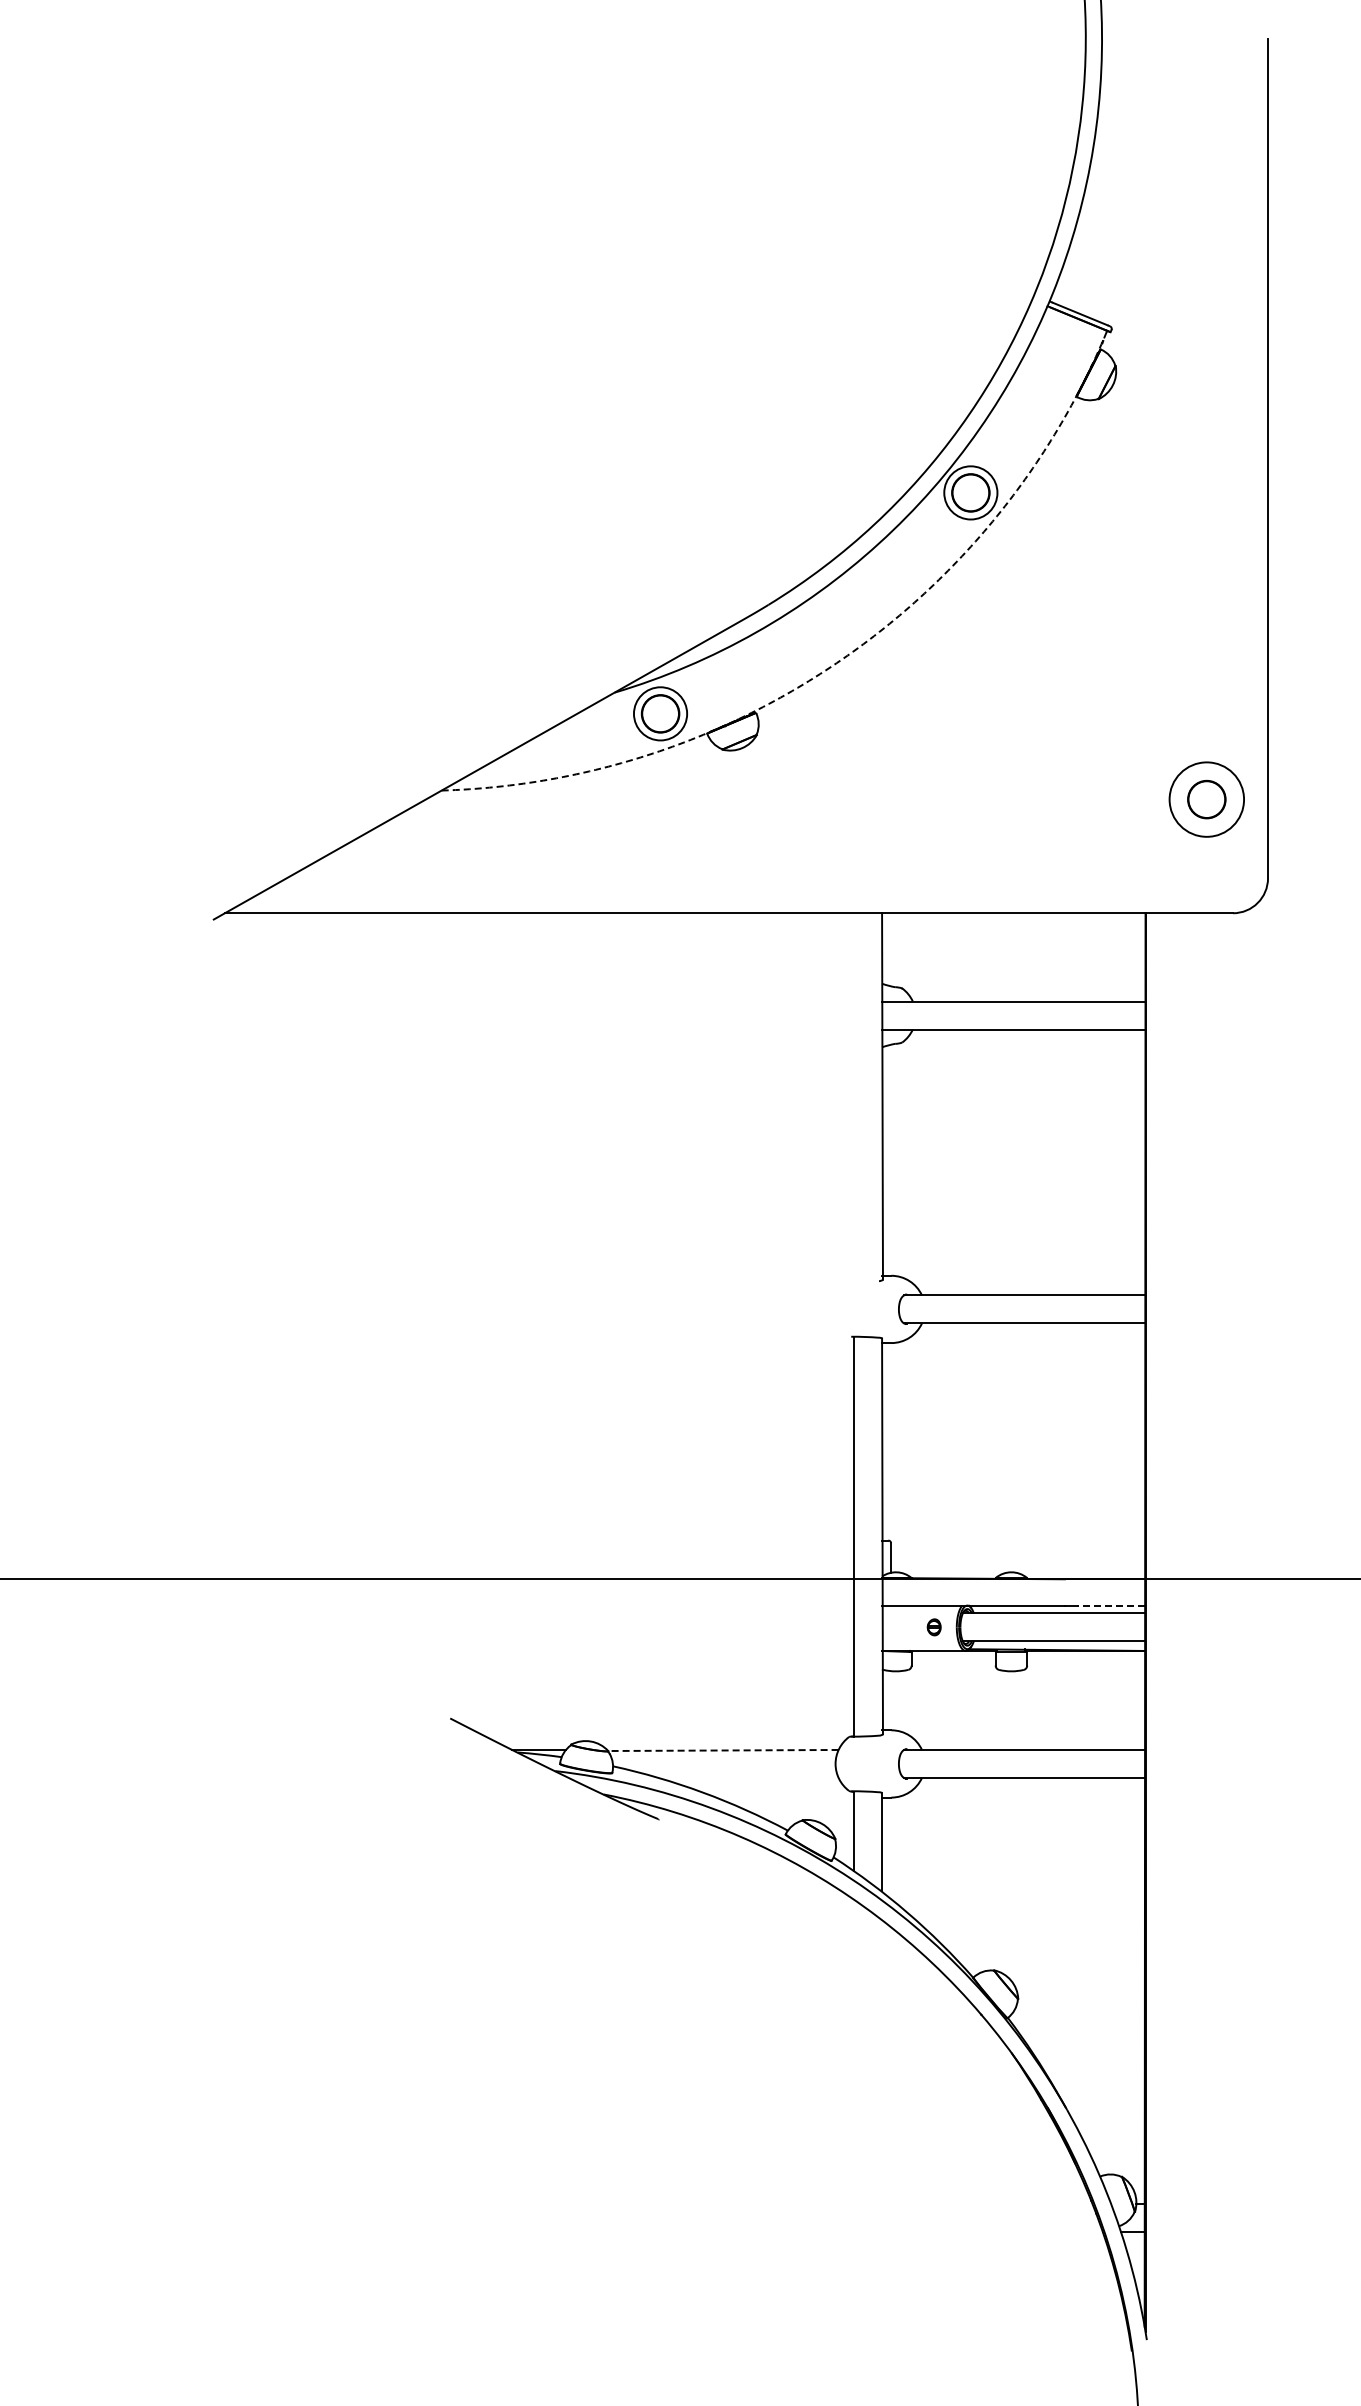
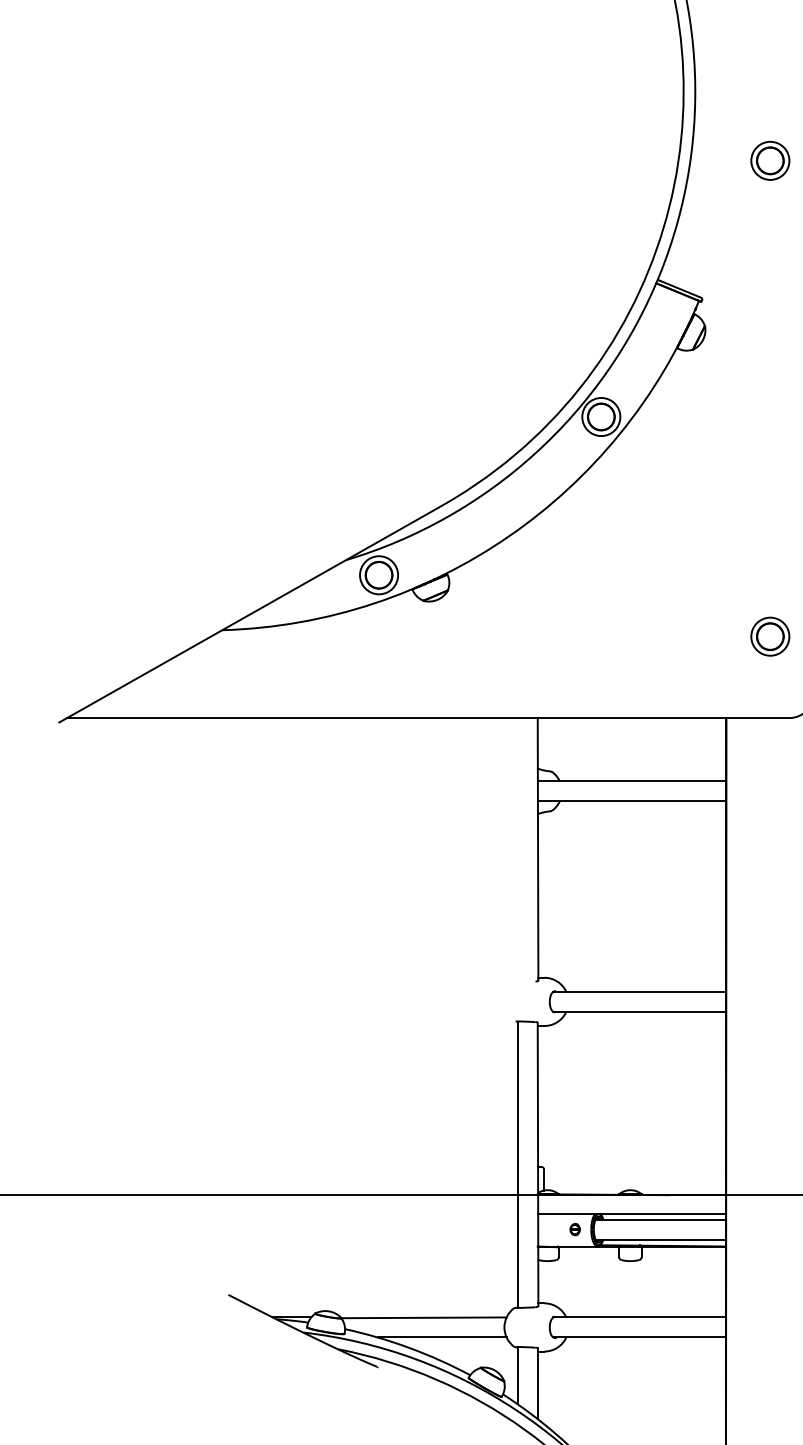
part: (1206, 134) -> (770, 160), added
arc: (842, 659) -> (509, 536), dashed -> solid
circle: (1206, 799) -> (770, 636), size x0.71
line: (1110, 1605) -> (701, 1213), dashed -> solid
line: (722, 1750) -> (423, 1317), dashed -> solid
line: (748, 1777) -> (442, 1337), added

